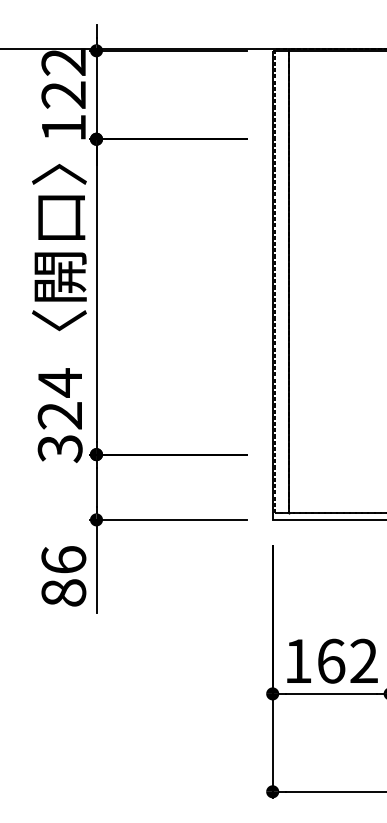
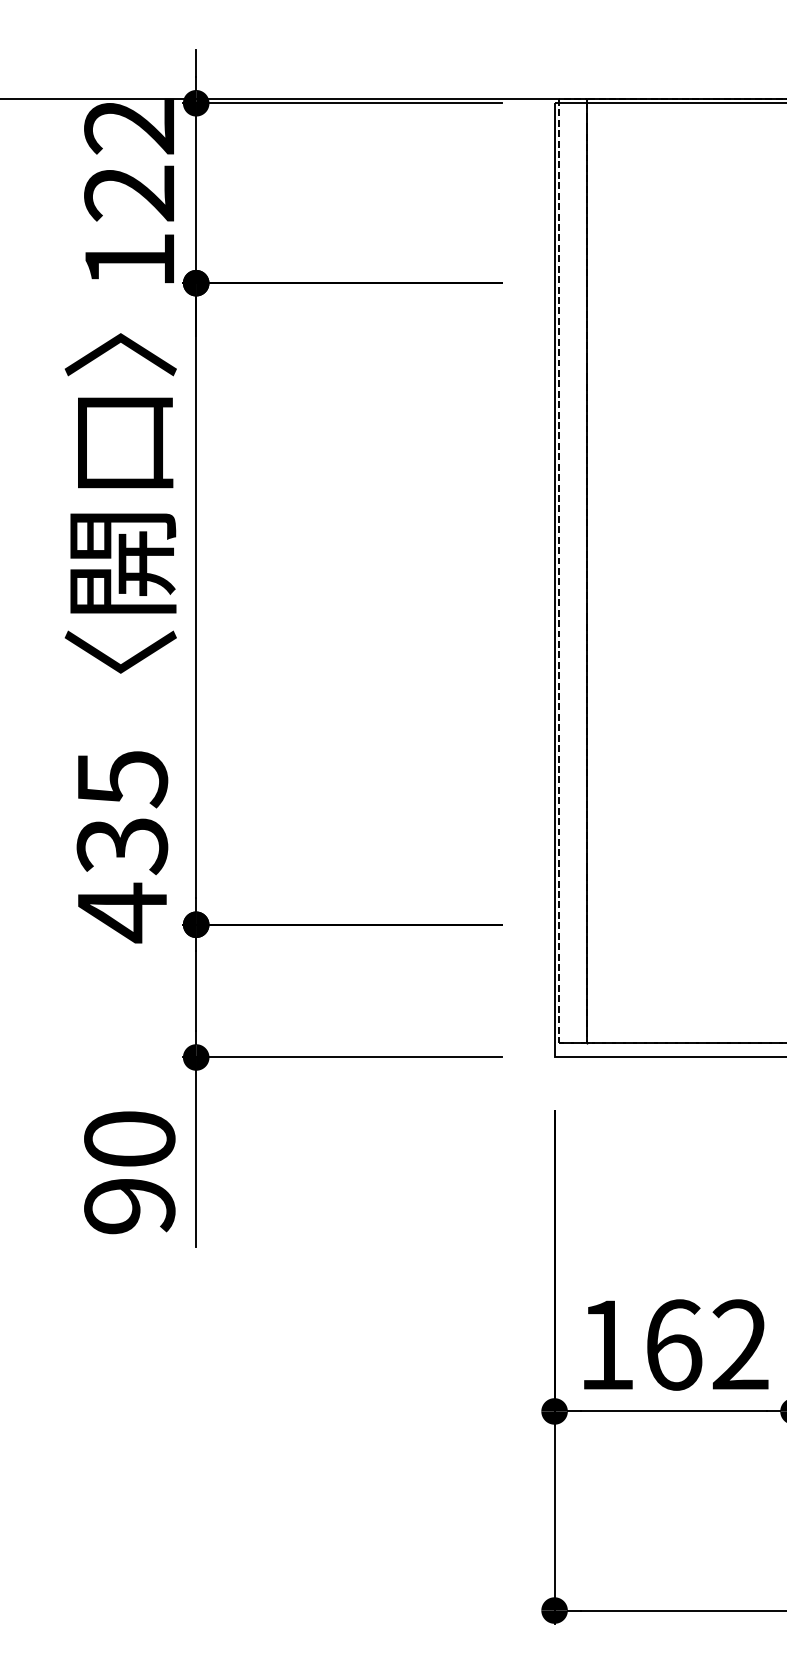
text: (59, 415) -> (120, 845), 324 -> 435
text: (63, 576) -> (129, 1172), 86 -> 90

